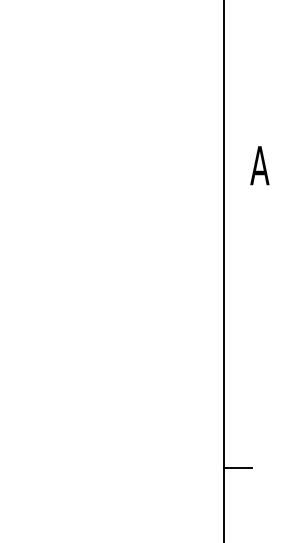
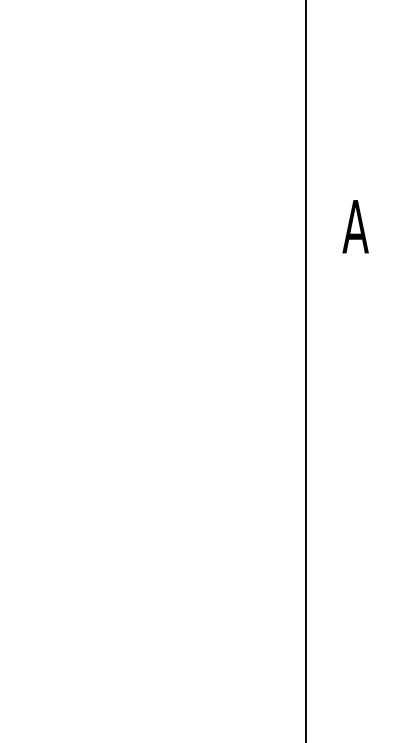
line: (237, 468) -> (325, 641), removed

